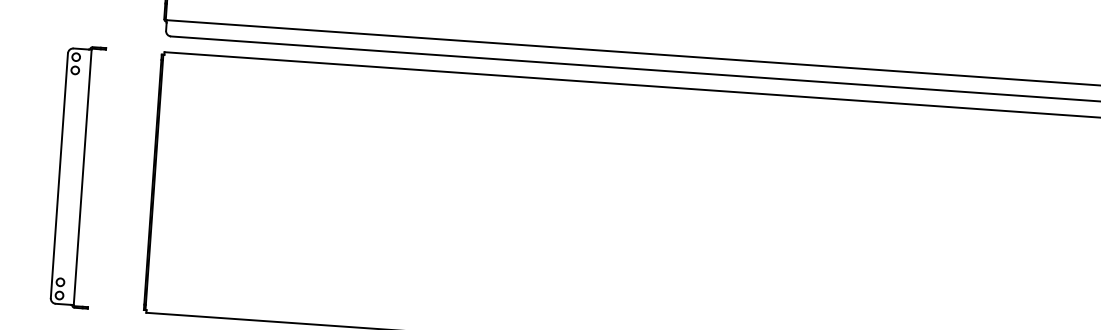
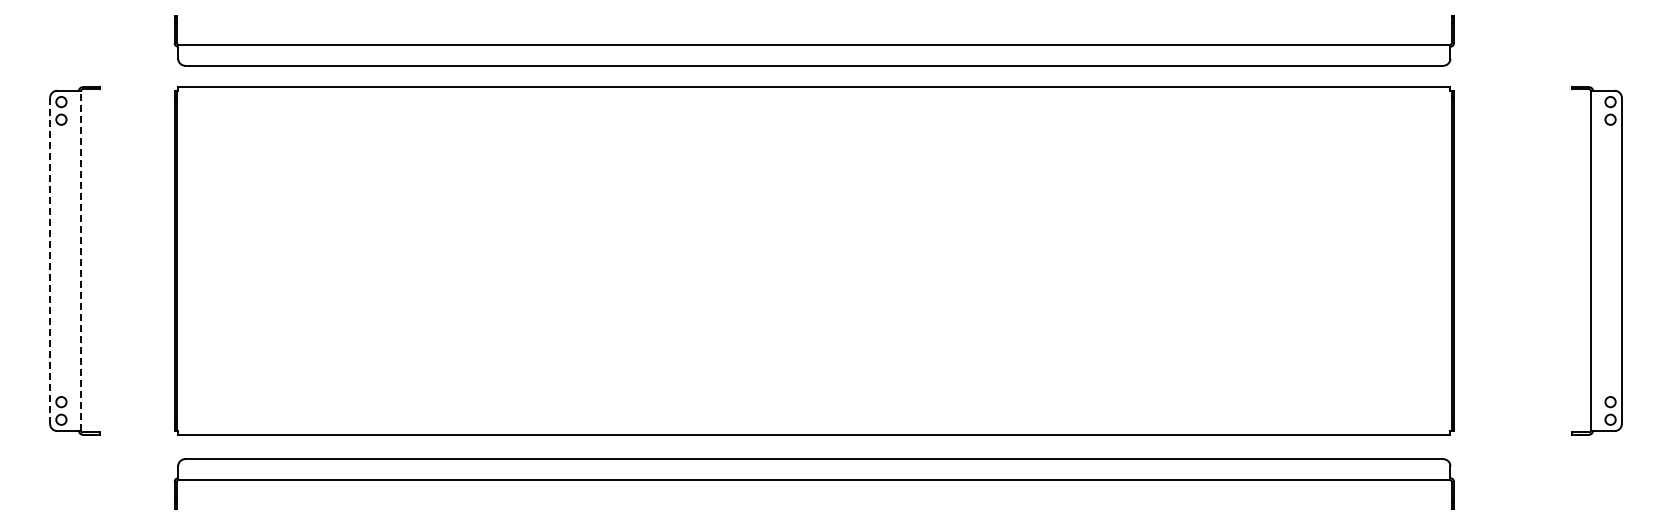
line: (59, 176) -> (50, 261), solid -> dashed
line: (82, 177) -> (81, 260), solid -> dashed

